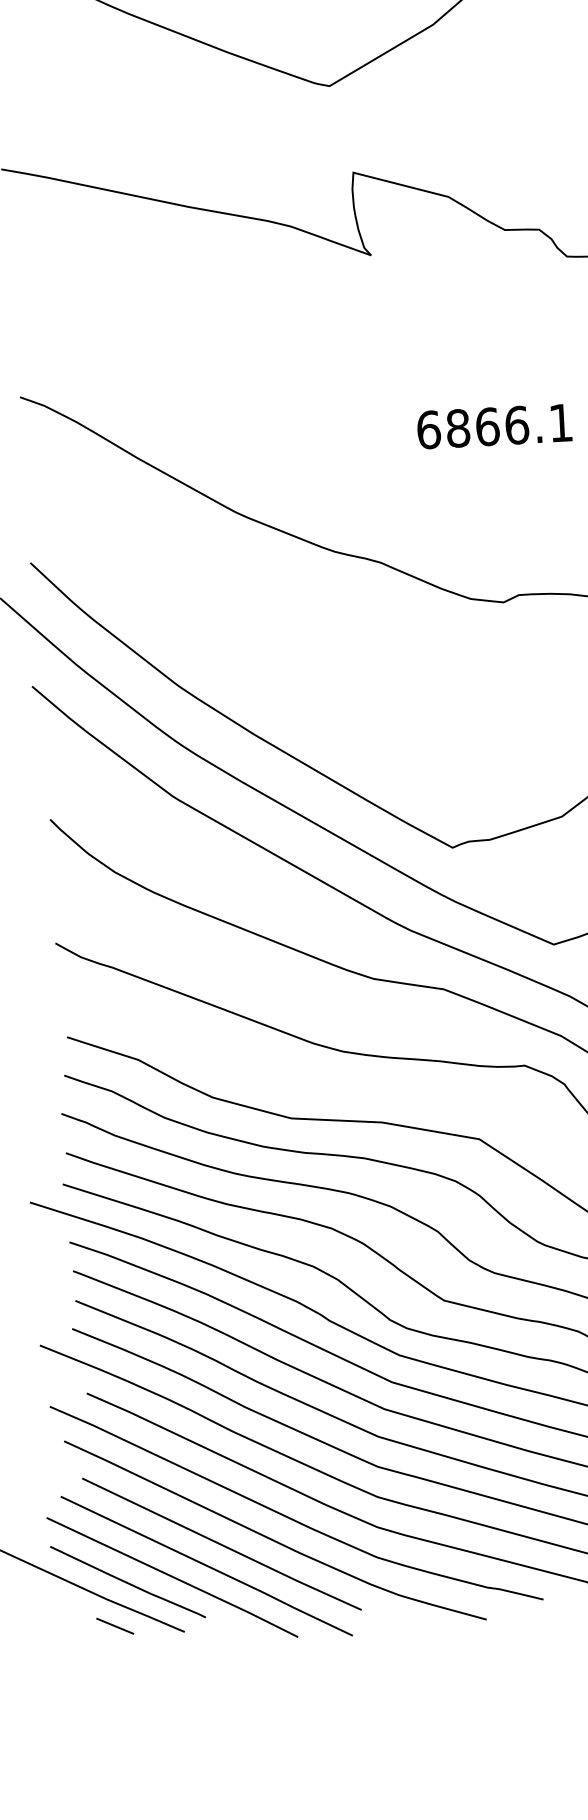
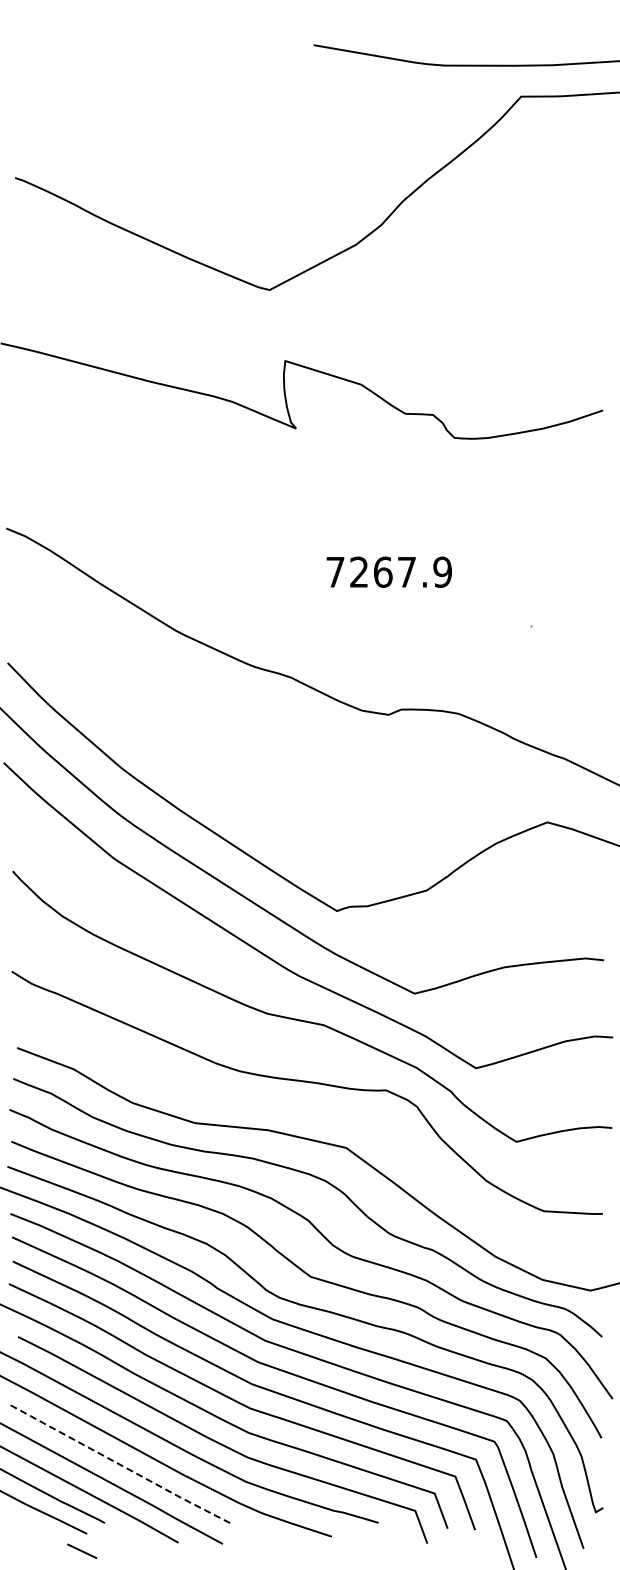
text: (494, 425) -> (388, 571), 6866.1 -> 7267.9
line: (222, 1545) -> (121, 1465), solid -> dashed
line: (115, 1625) -> (82, 1550), moved

